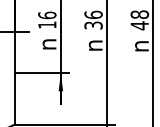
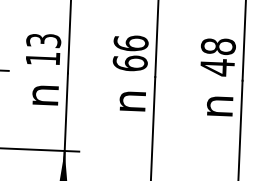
text: (47, 15) -> (44, 40), 16 -> 13
text: (93, 25) -> (130, 63), 36 -> 66

